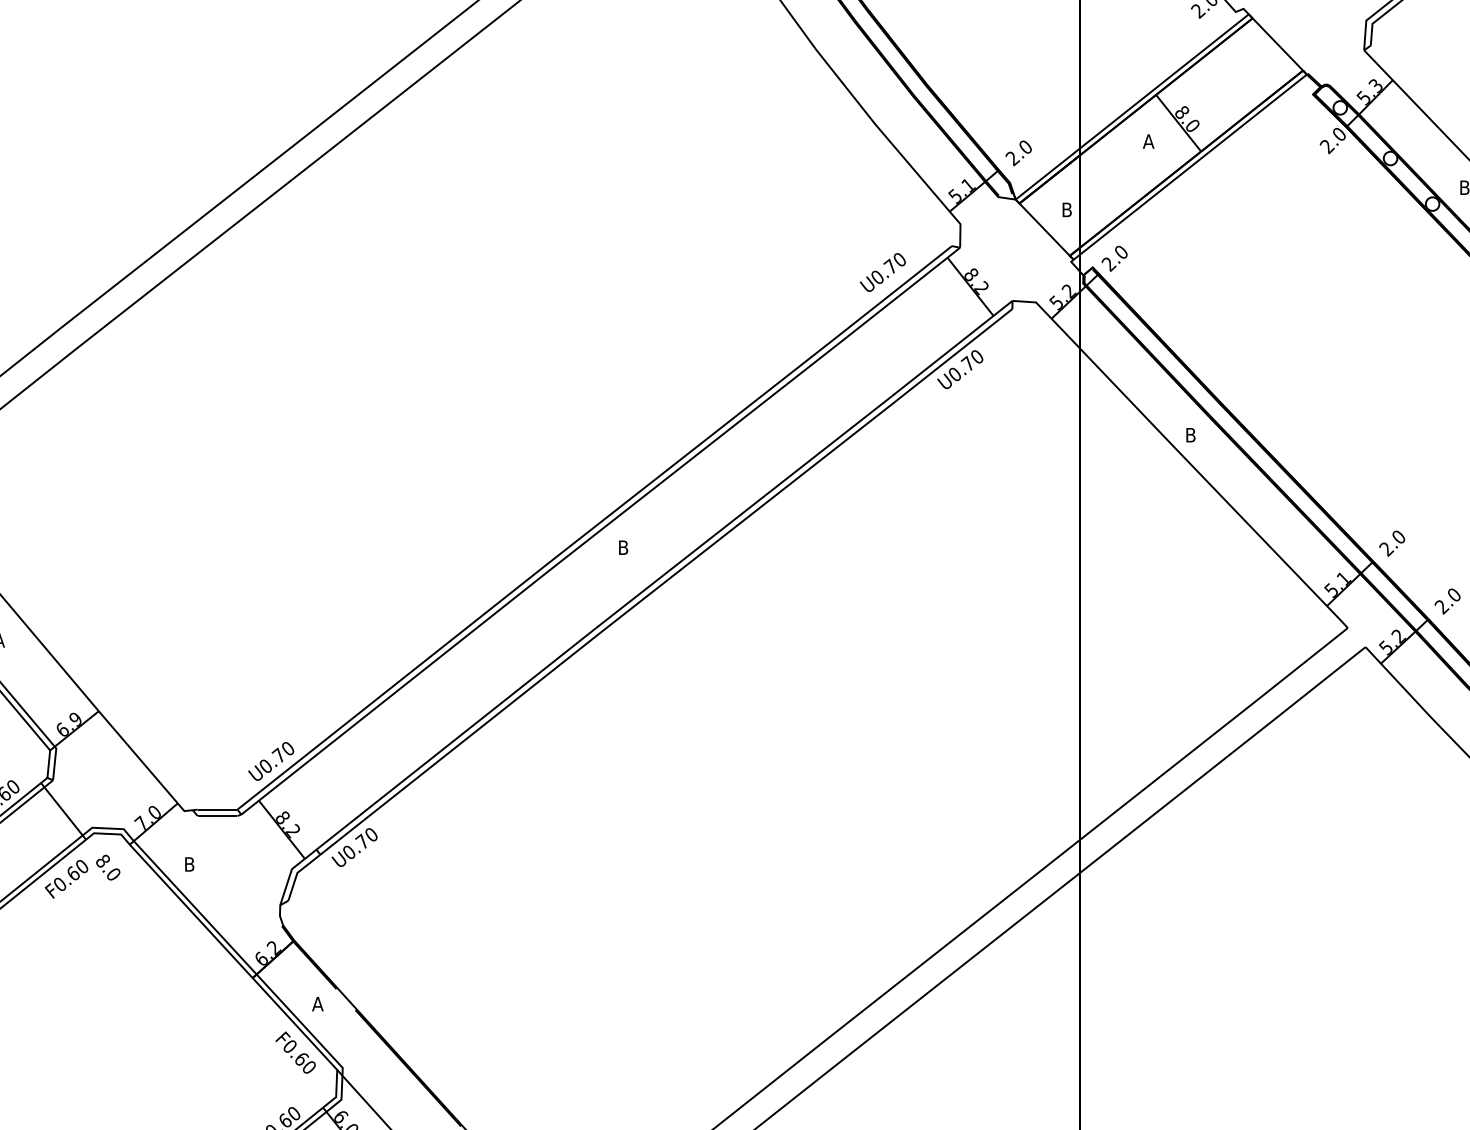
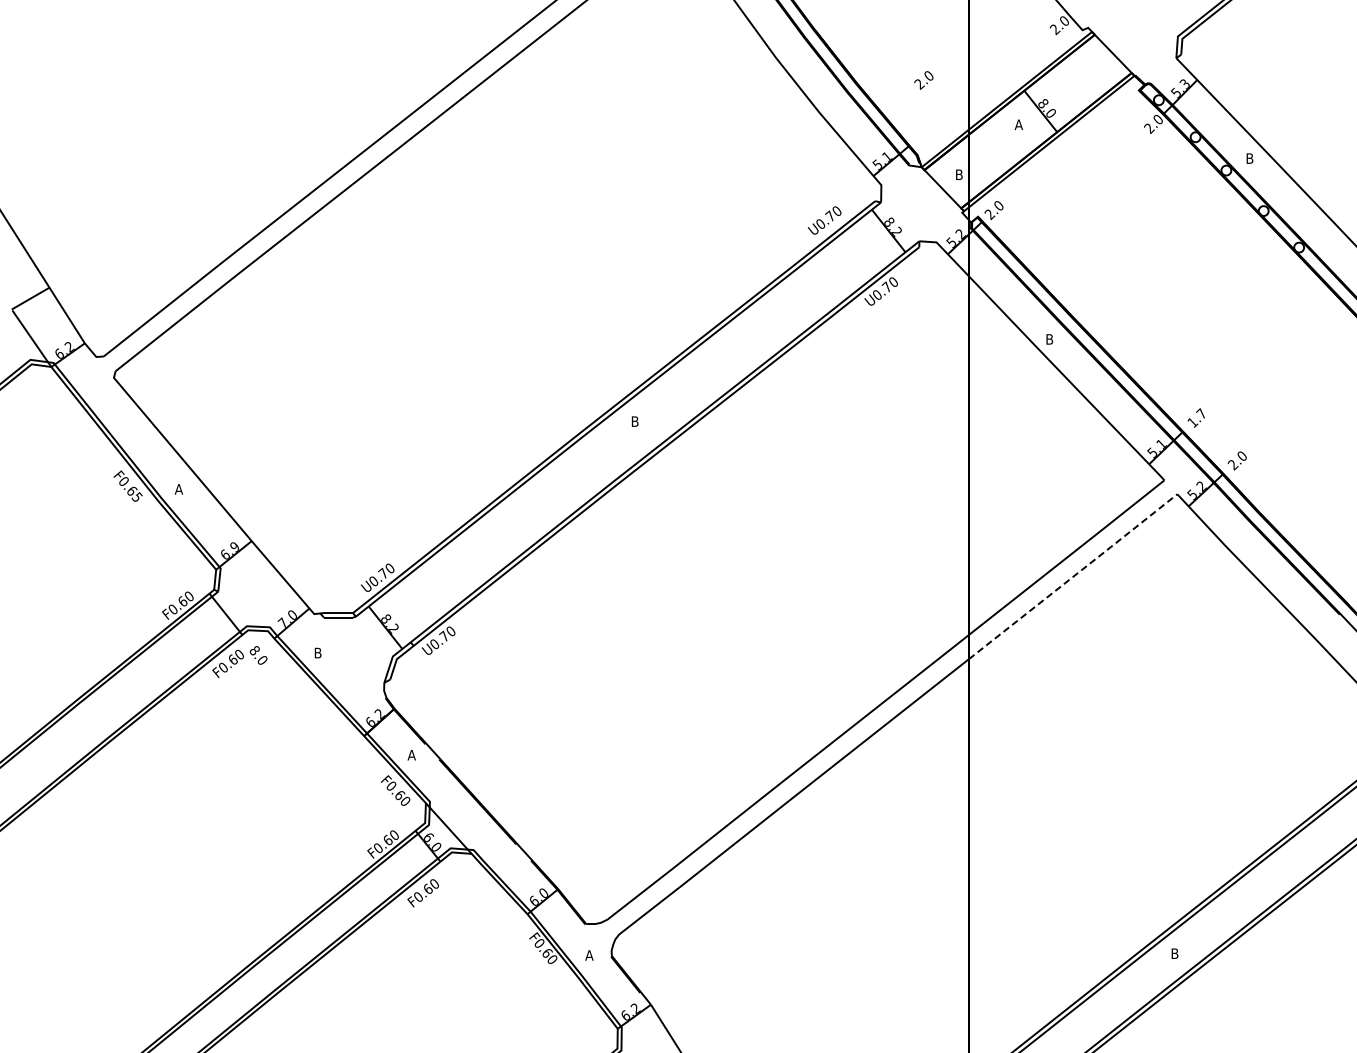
text: (1018, 153) -> (923, 80), moved
text: (1391, 543) -> (1196, 418), 2.0 -> 1.7
line: (1224, 759) -> (1074, 576), solid -> dashed

